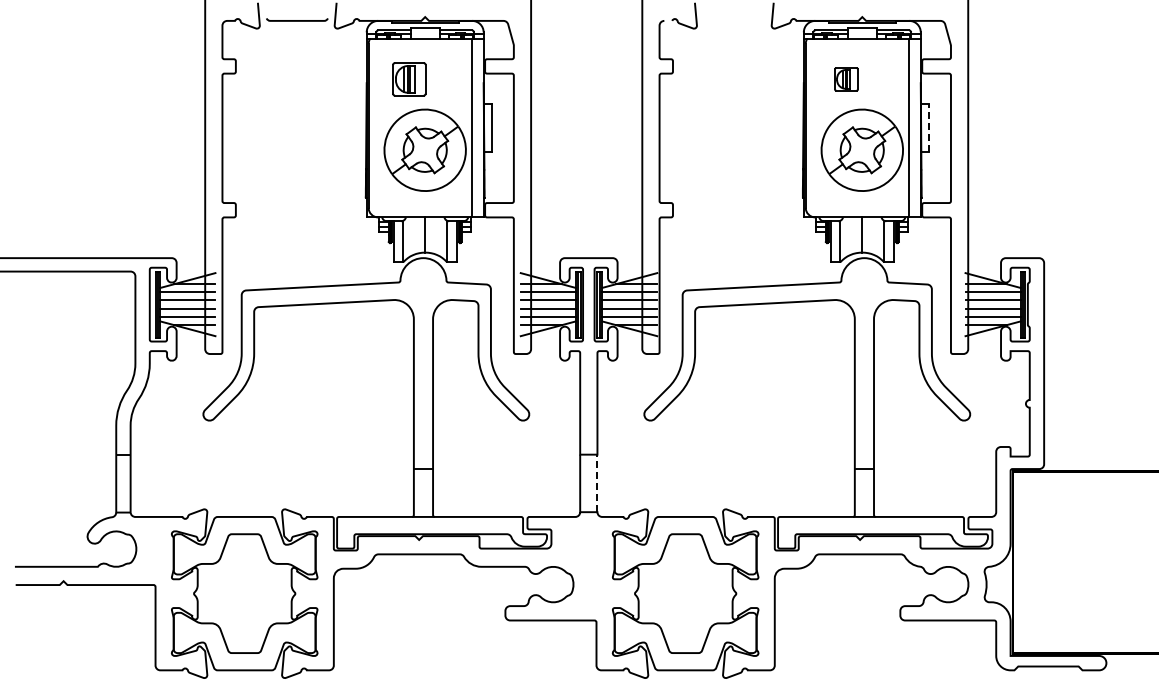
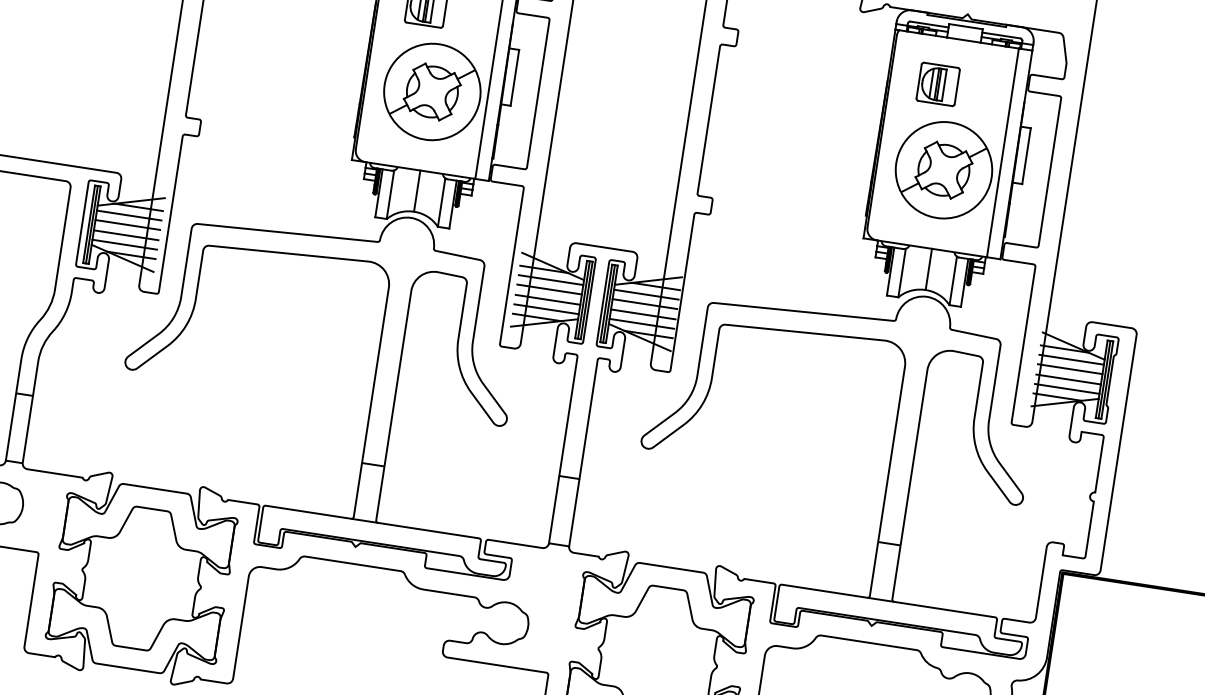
part: (846, 79) -> (938, 84), size x1.43
line: (929, 127) -> (1026, 155), dashed -> solid
line: (597, 483) -> (574, 512), dashed -> solid

